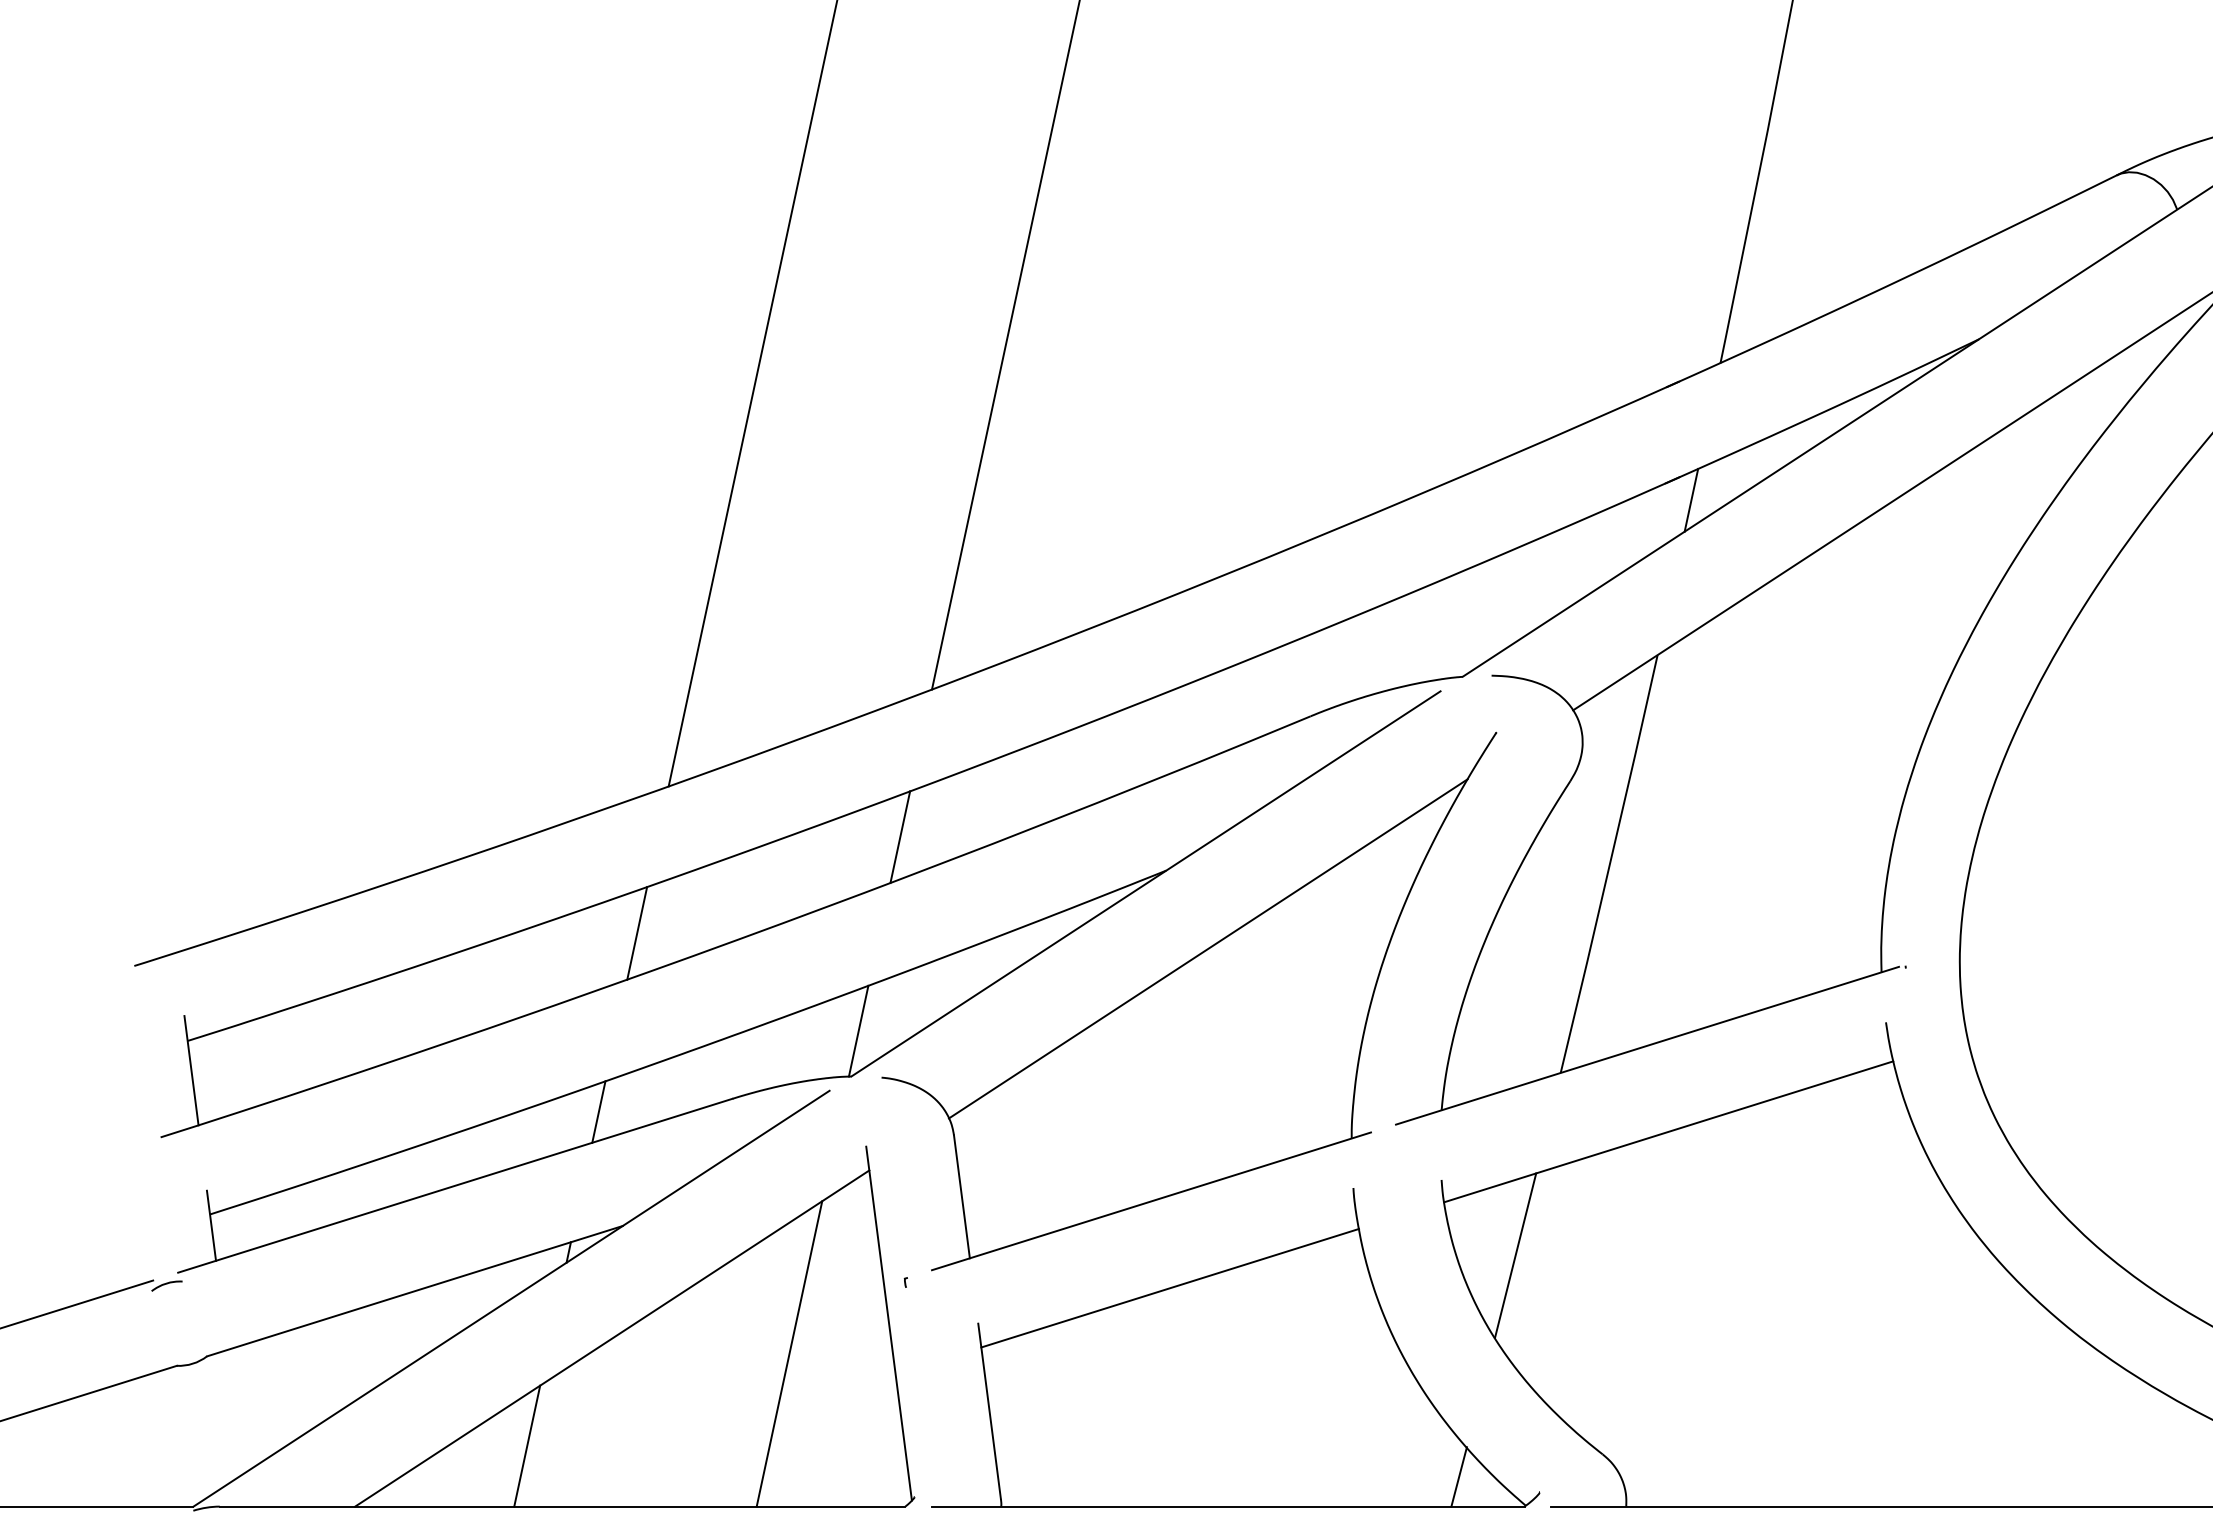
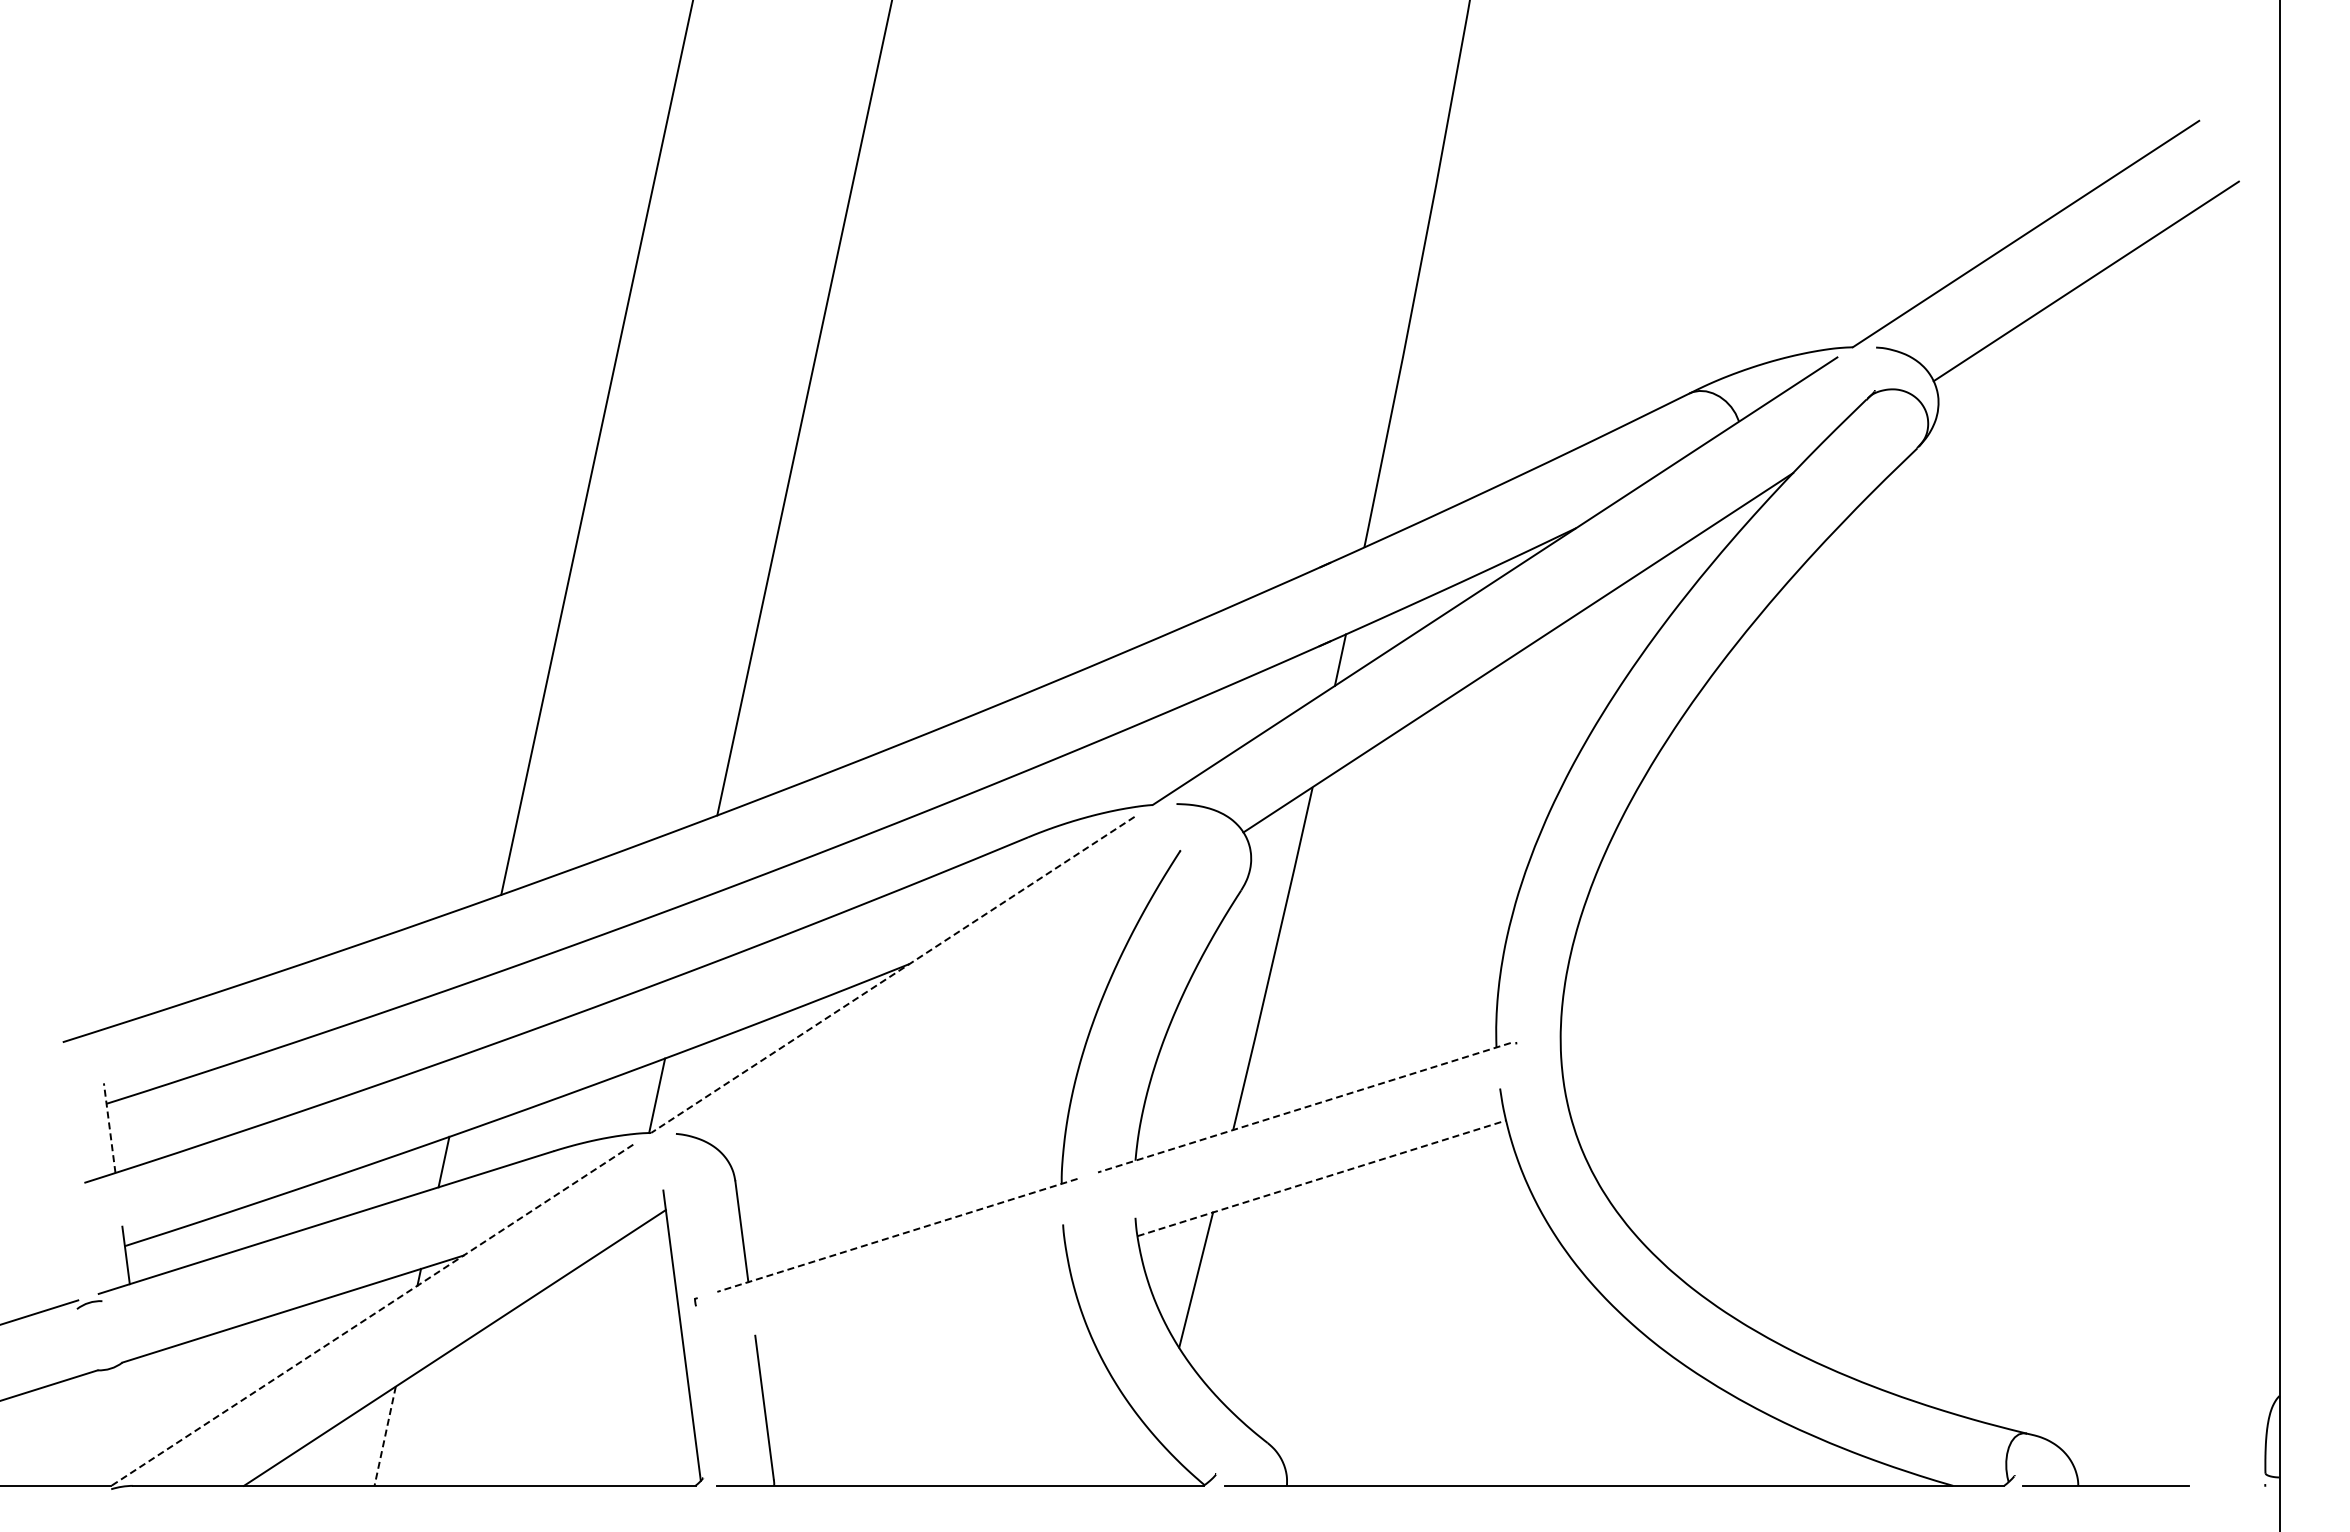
line: (900, 837) -> (691, 936), removed
line: (1145, 883) -> (892, 974), solid -> dashed
line: (637, 933) -> (475, 1015), removed
line: (1207, 949) -> (943, 1028), removed
line: (1646, 1045) -> (1303, 1107), solid -> dashed
line: (191, 1069) -> (109, 1127), solid -> dashed
line: (1669, 1132) -> (1322, 1178), solid -> dashed
line: (1151, 1201) -> (897, 1235), solid -> dashed
line: (1169, 1288) -> (912, 1306), removed
line: (511, 1298) -> (372, 1315), solid -> dashed
line: (789, 1353) -> (600, 1360), removed
line: (527, 1446) -> (385, 1436), solid -> dashed
line: (1458, 1476) -> (1149, 1461), removed

